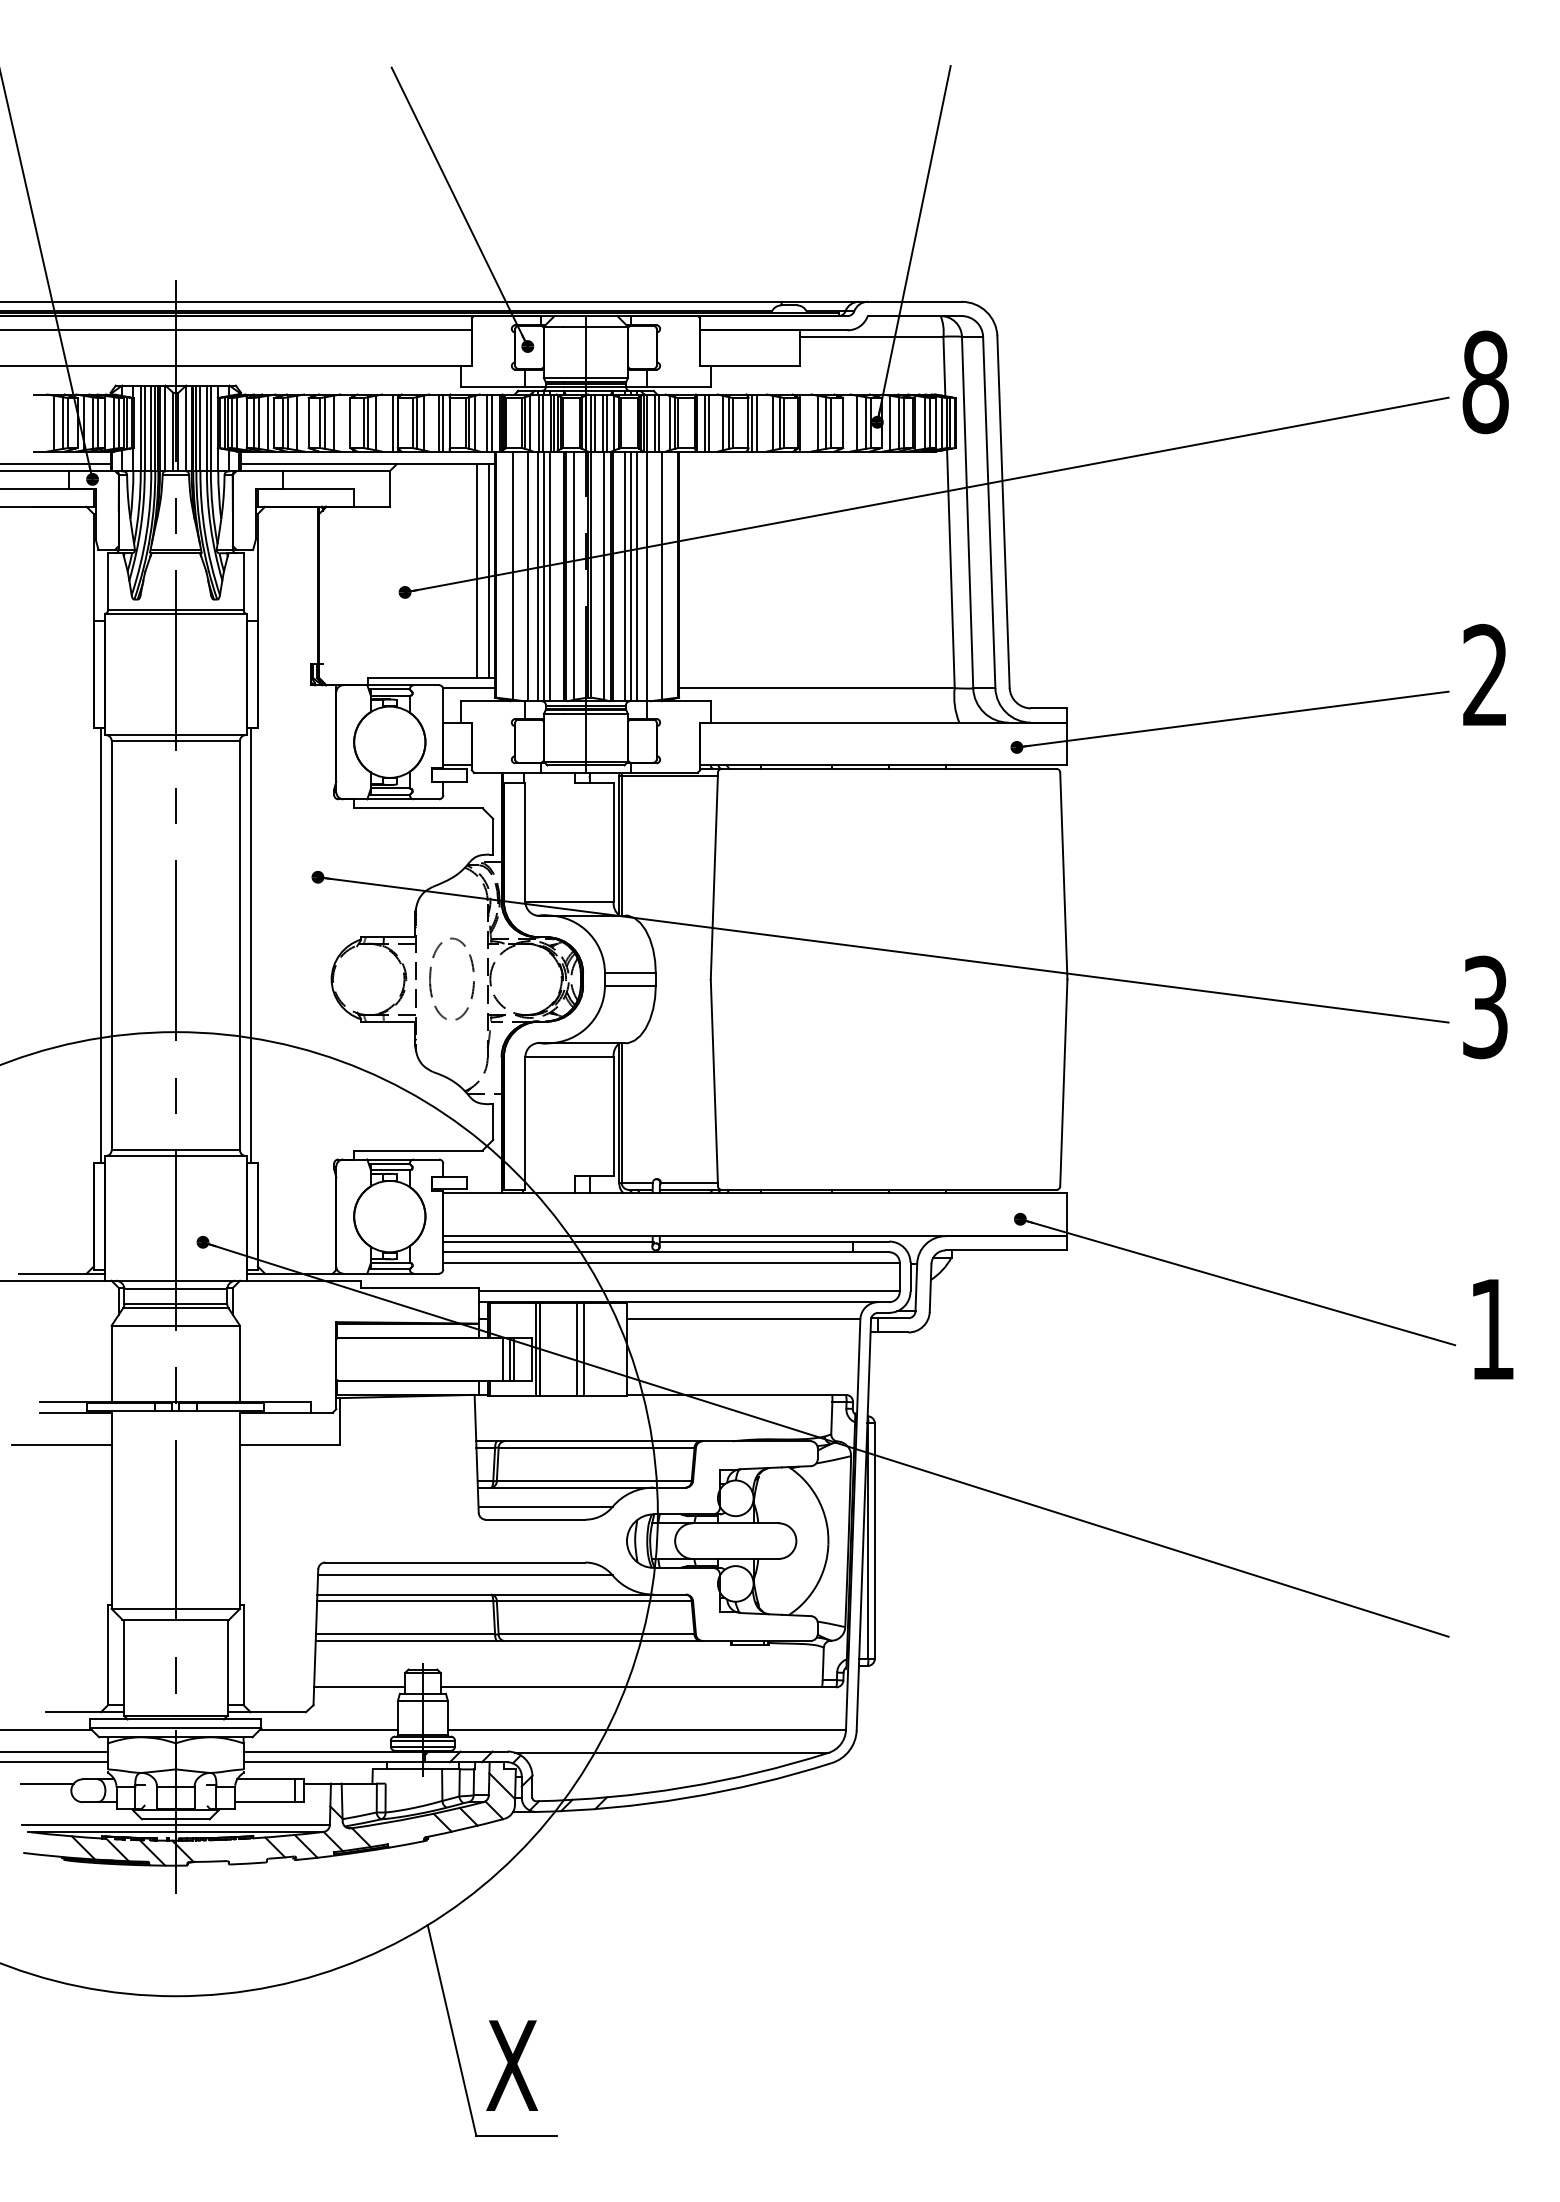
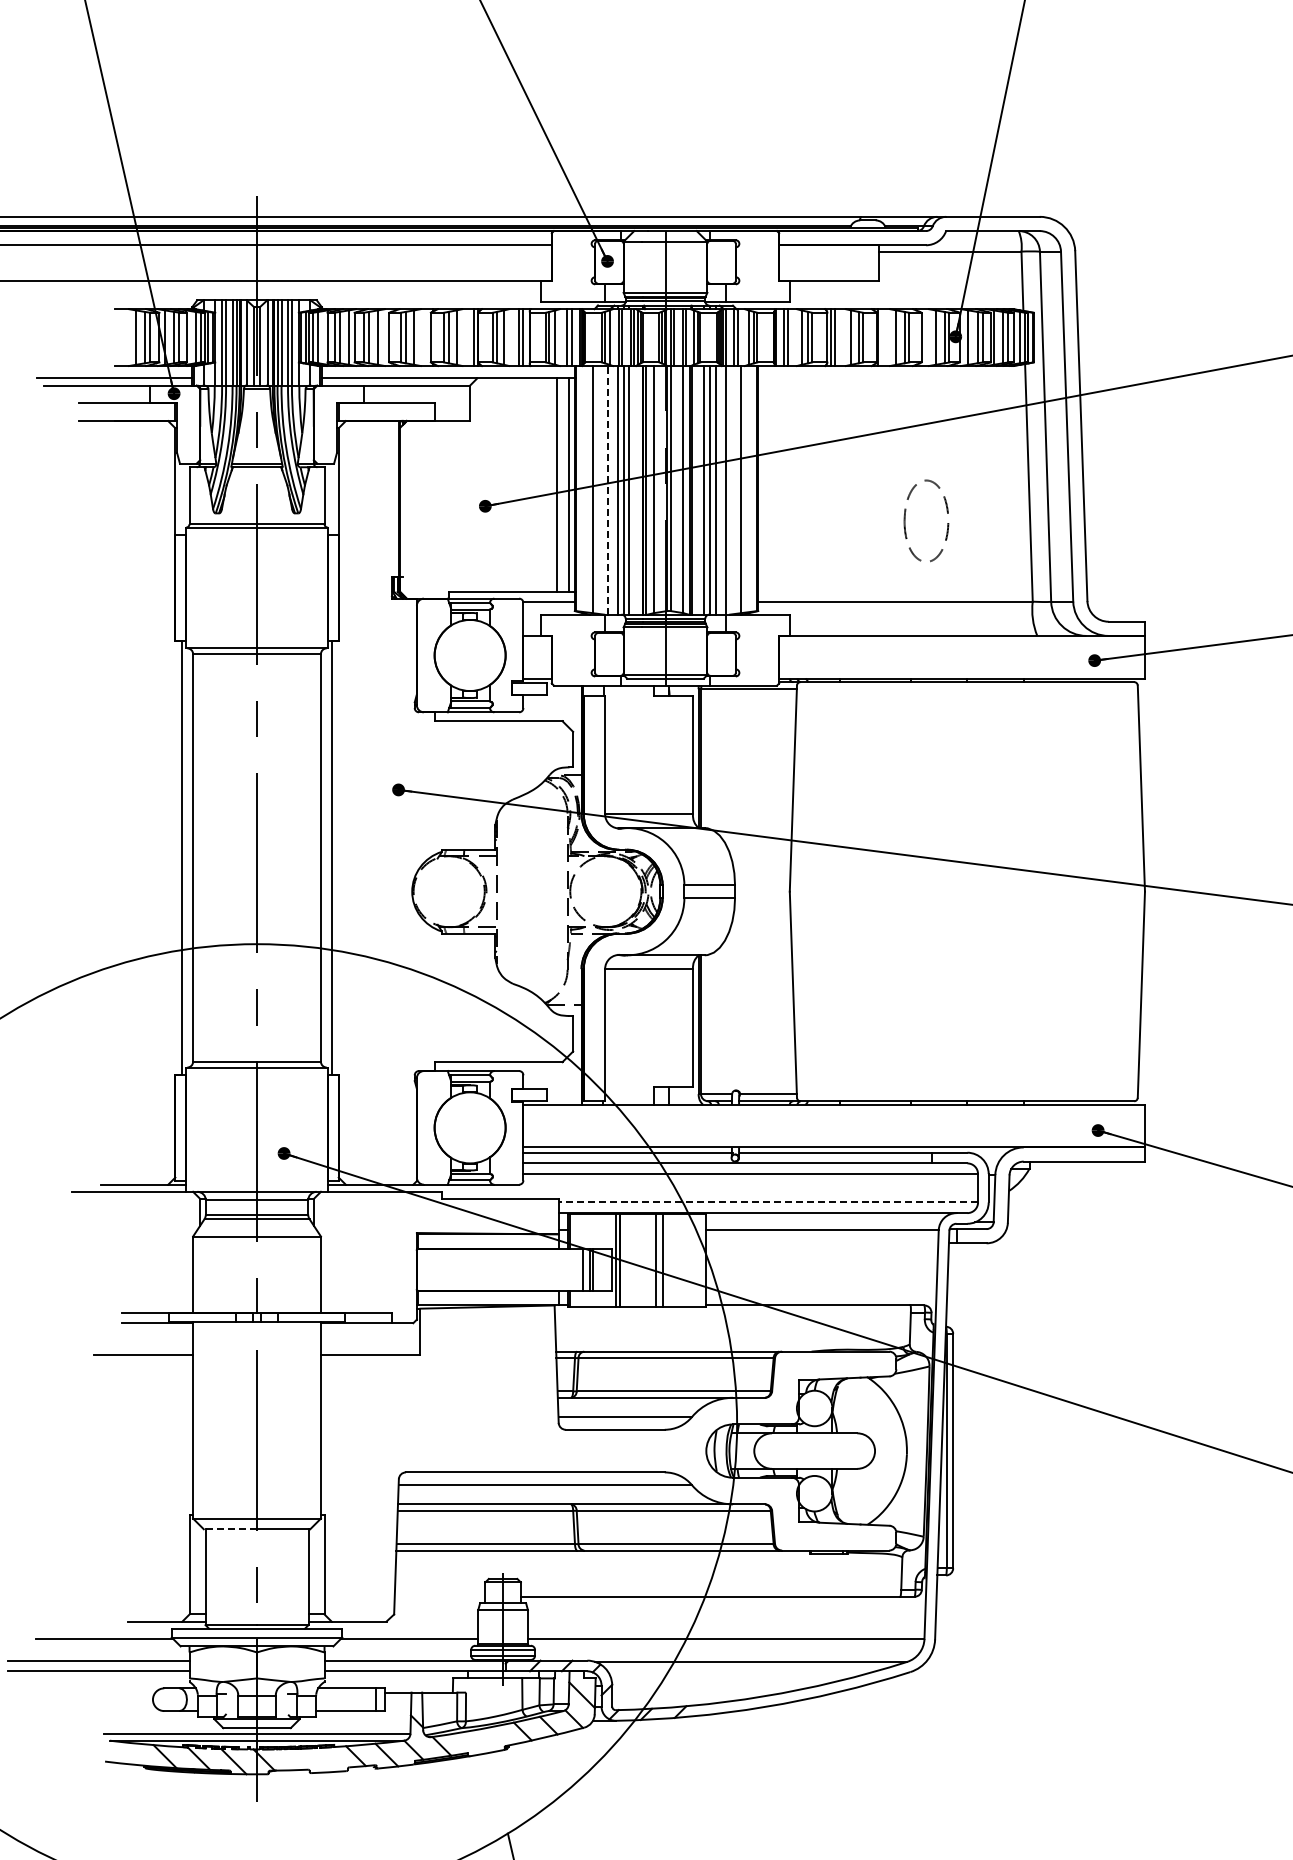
line: (528, 576) -> (608, 490), solid -> dashed
part: (431, 975) -> (906, 517), moved
line: (688, 1291) -> (767, 1202), solid -> dashed
line: (149, 1619) -> (230, 1529), solid -> dashed
line: (359, 1687) -> (439, 1596), removed
line: (46, 1783) -> (128, 1692), removed

